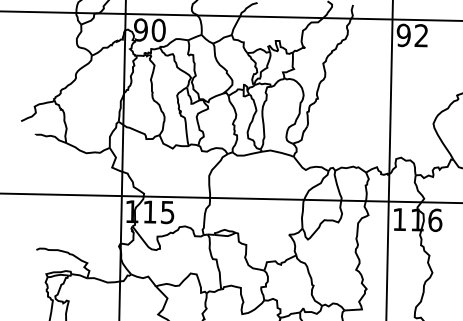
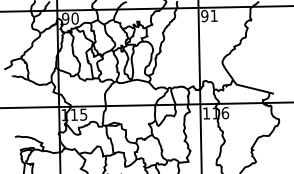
text: (420, 34) -> (213, 15), 92 -> 91

